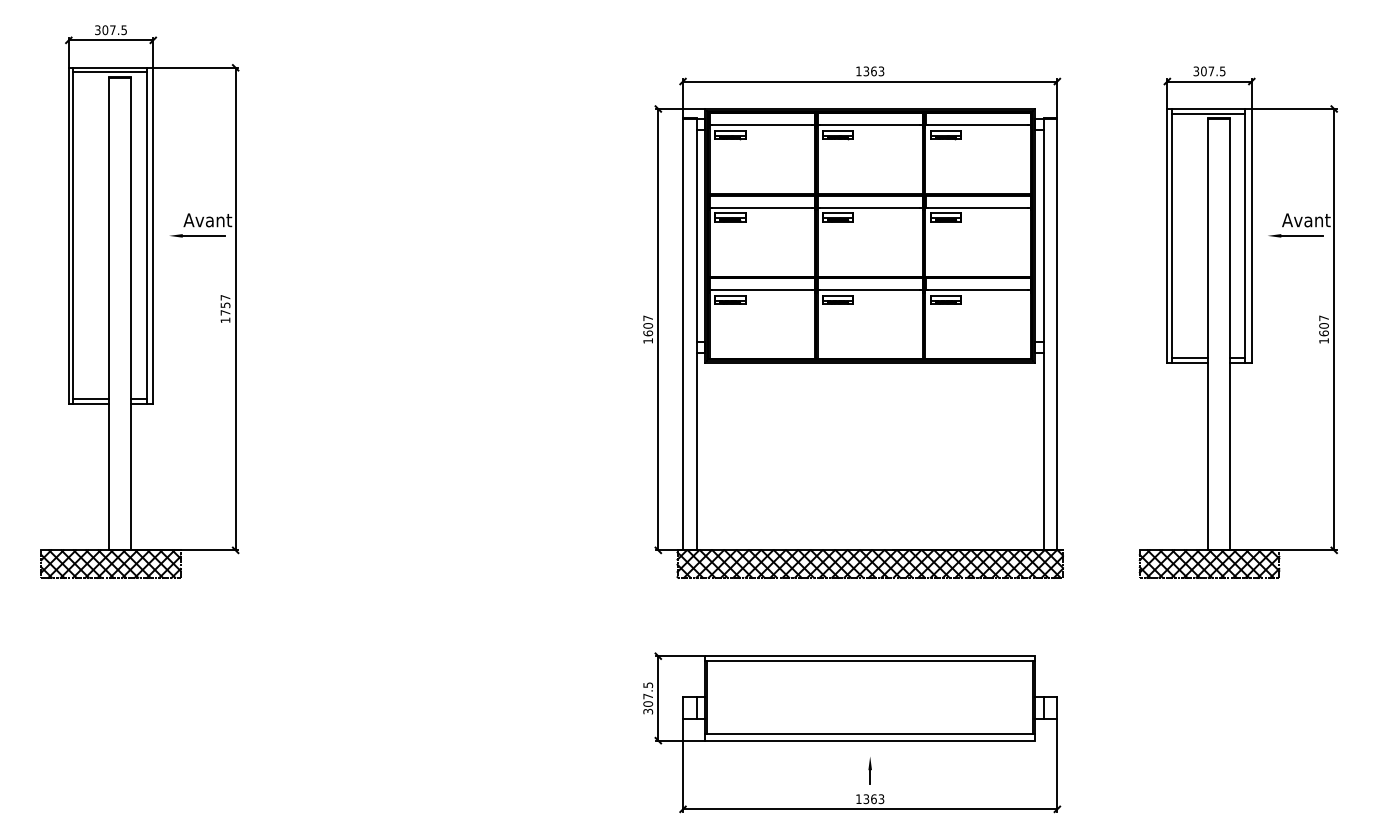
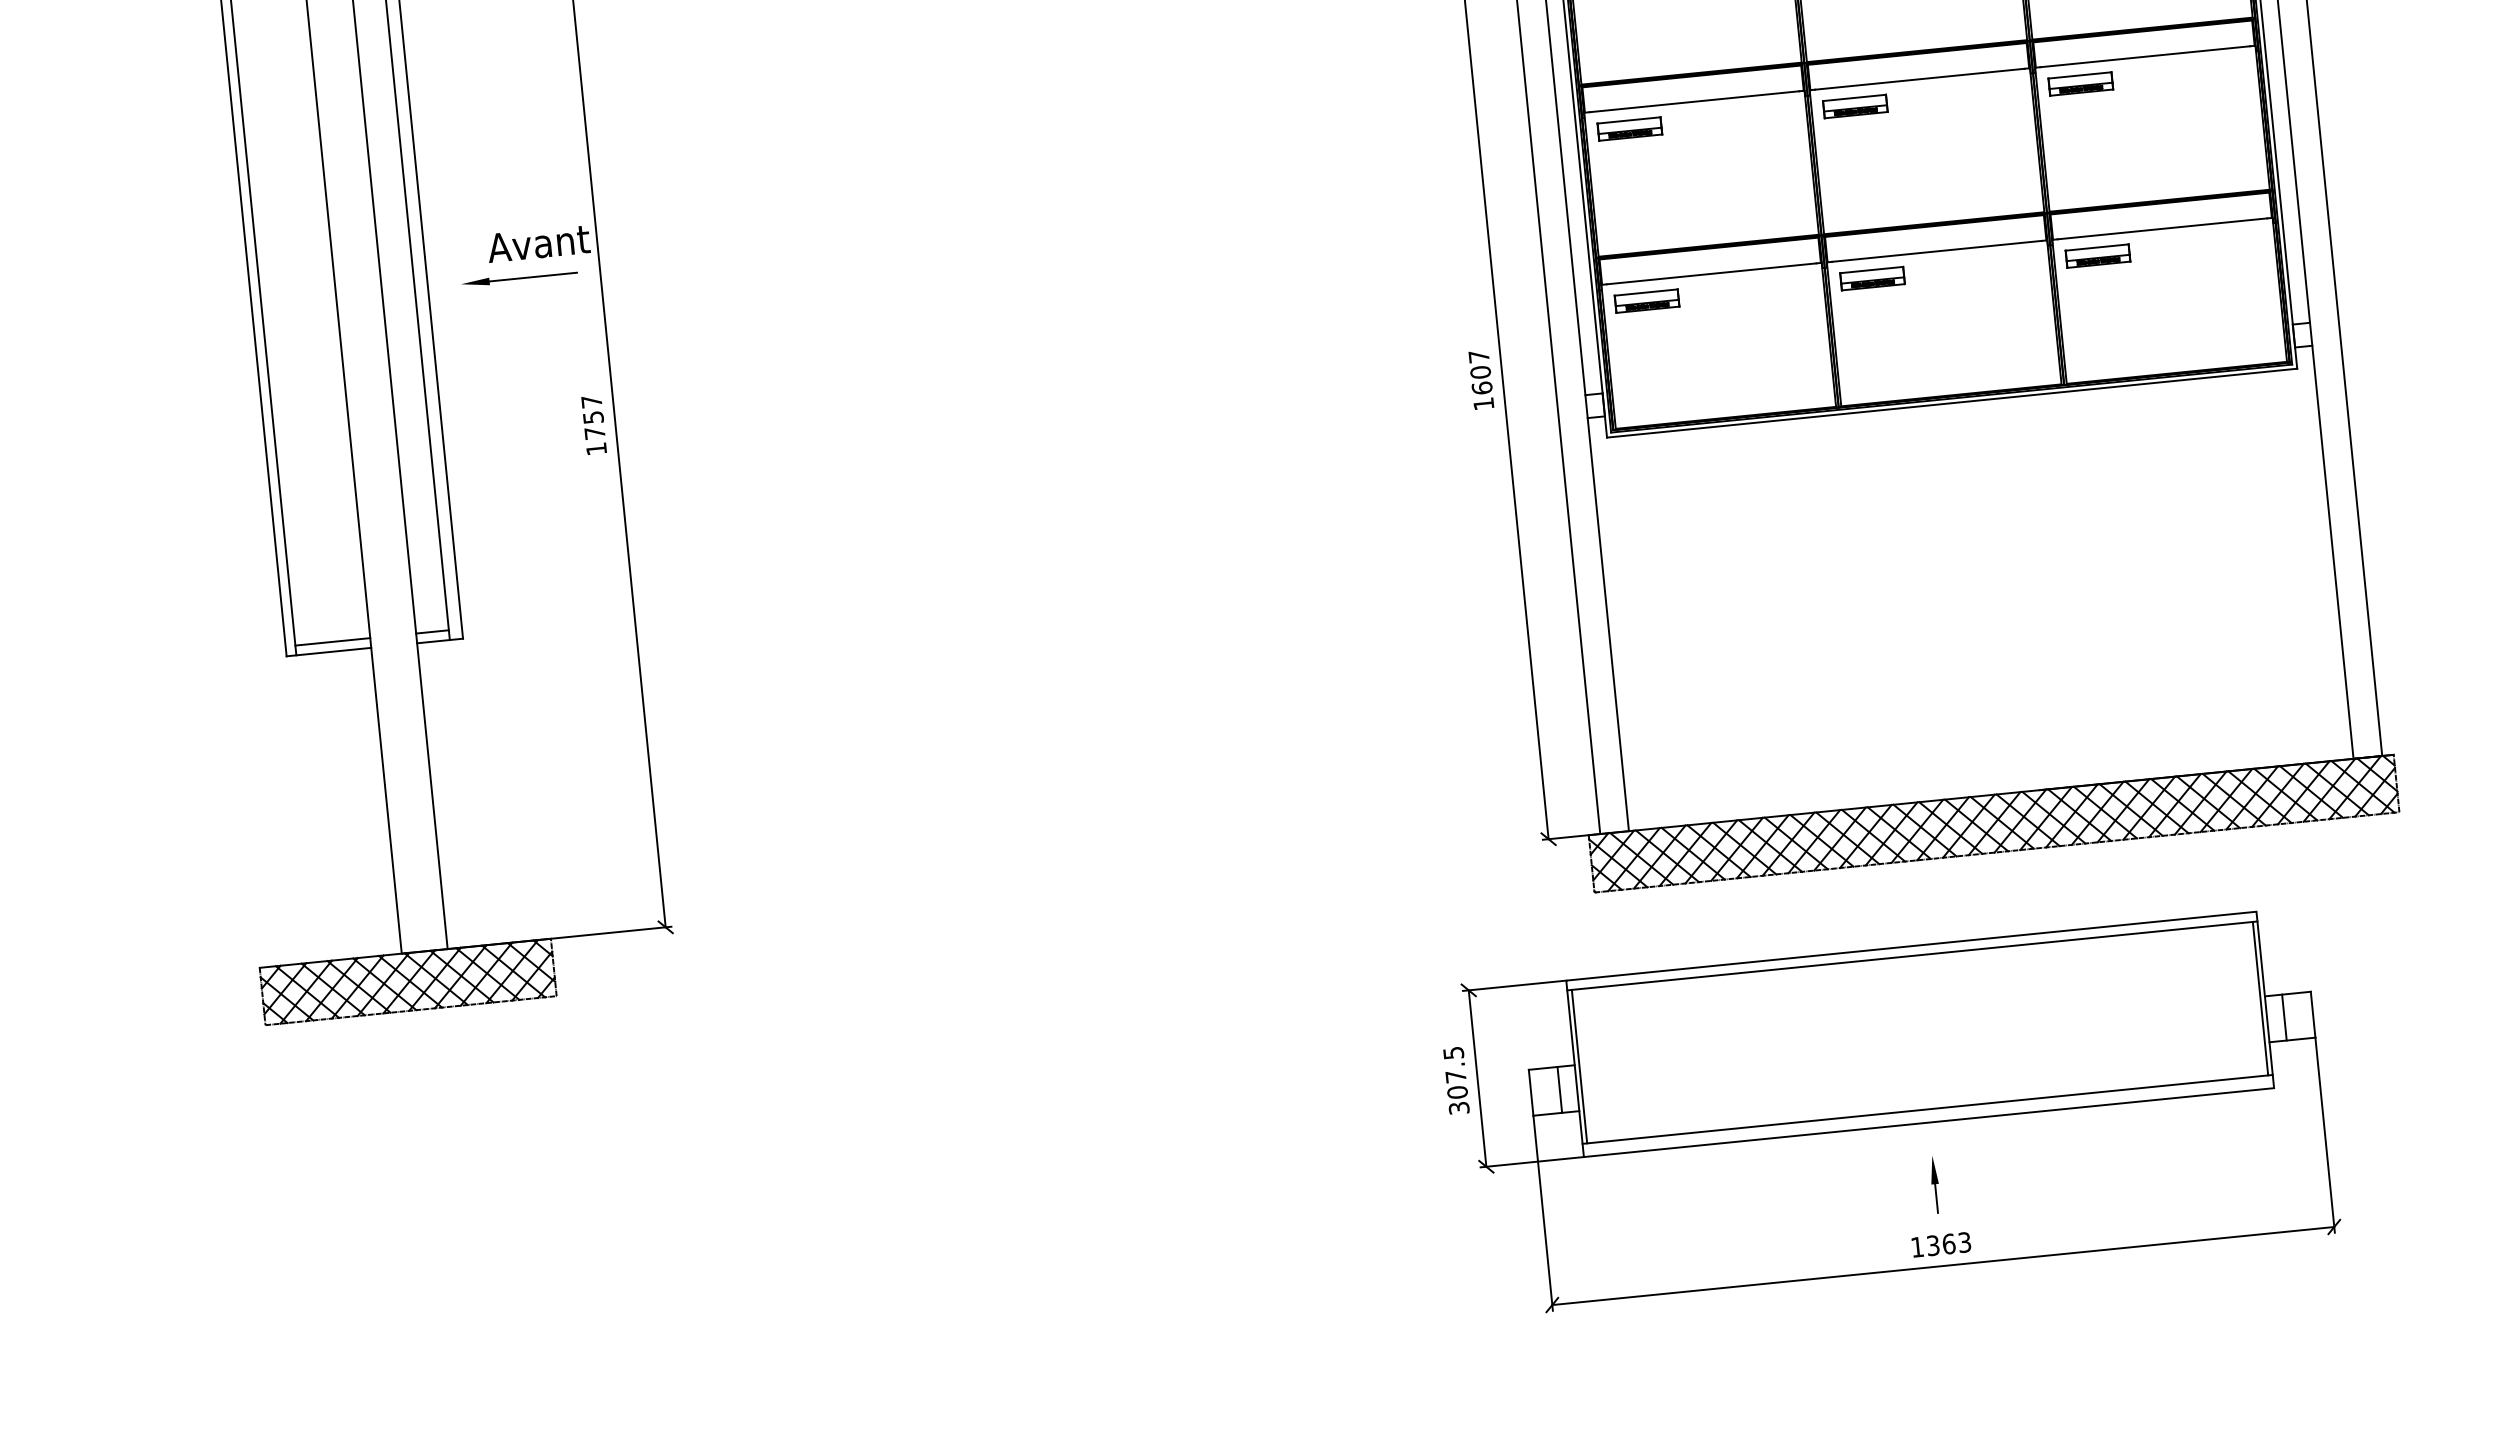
part: (852, 732) -> (1890, 1109), moved

